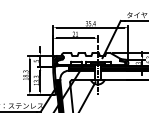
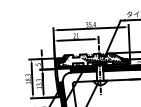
hatch: (90, 58) -> (92, 59), added

